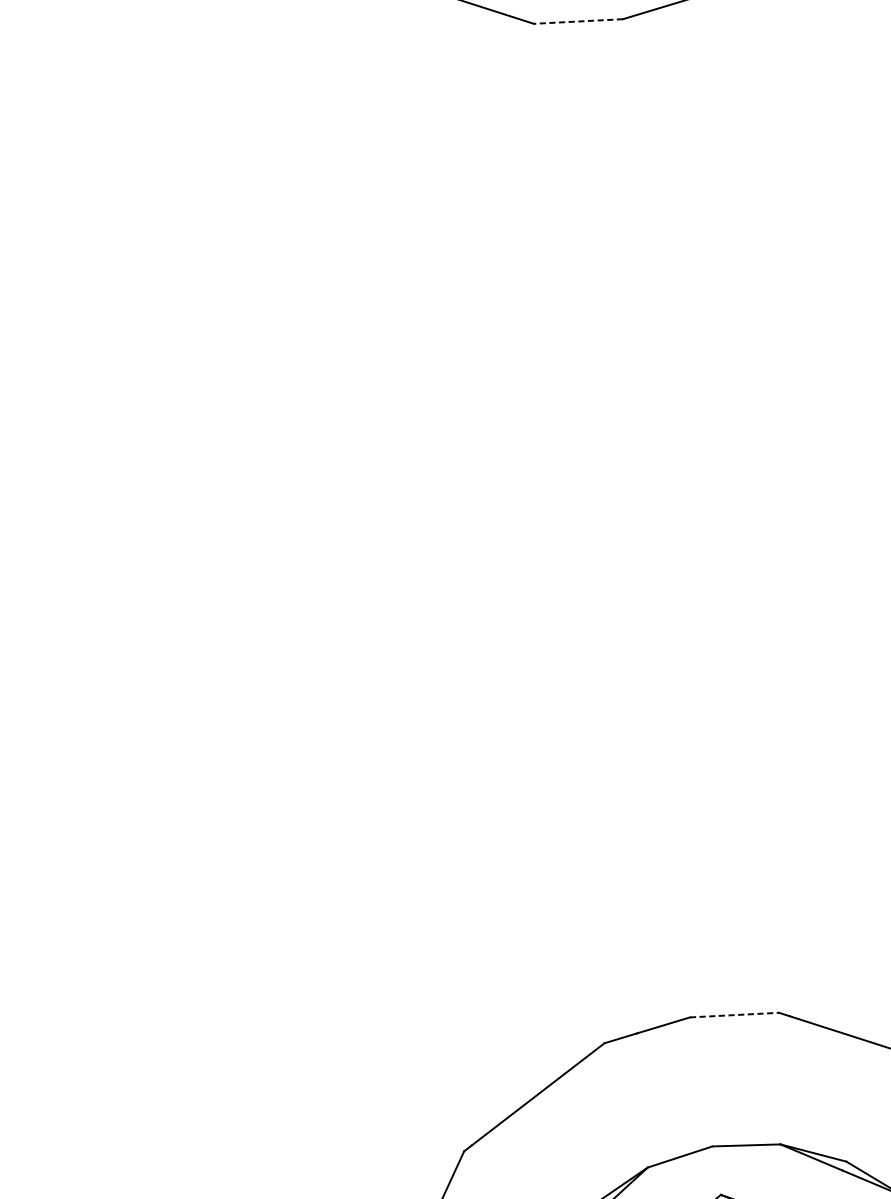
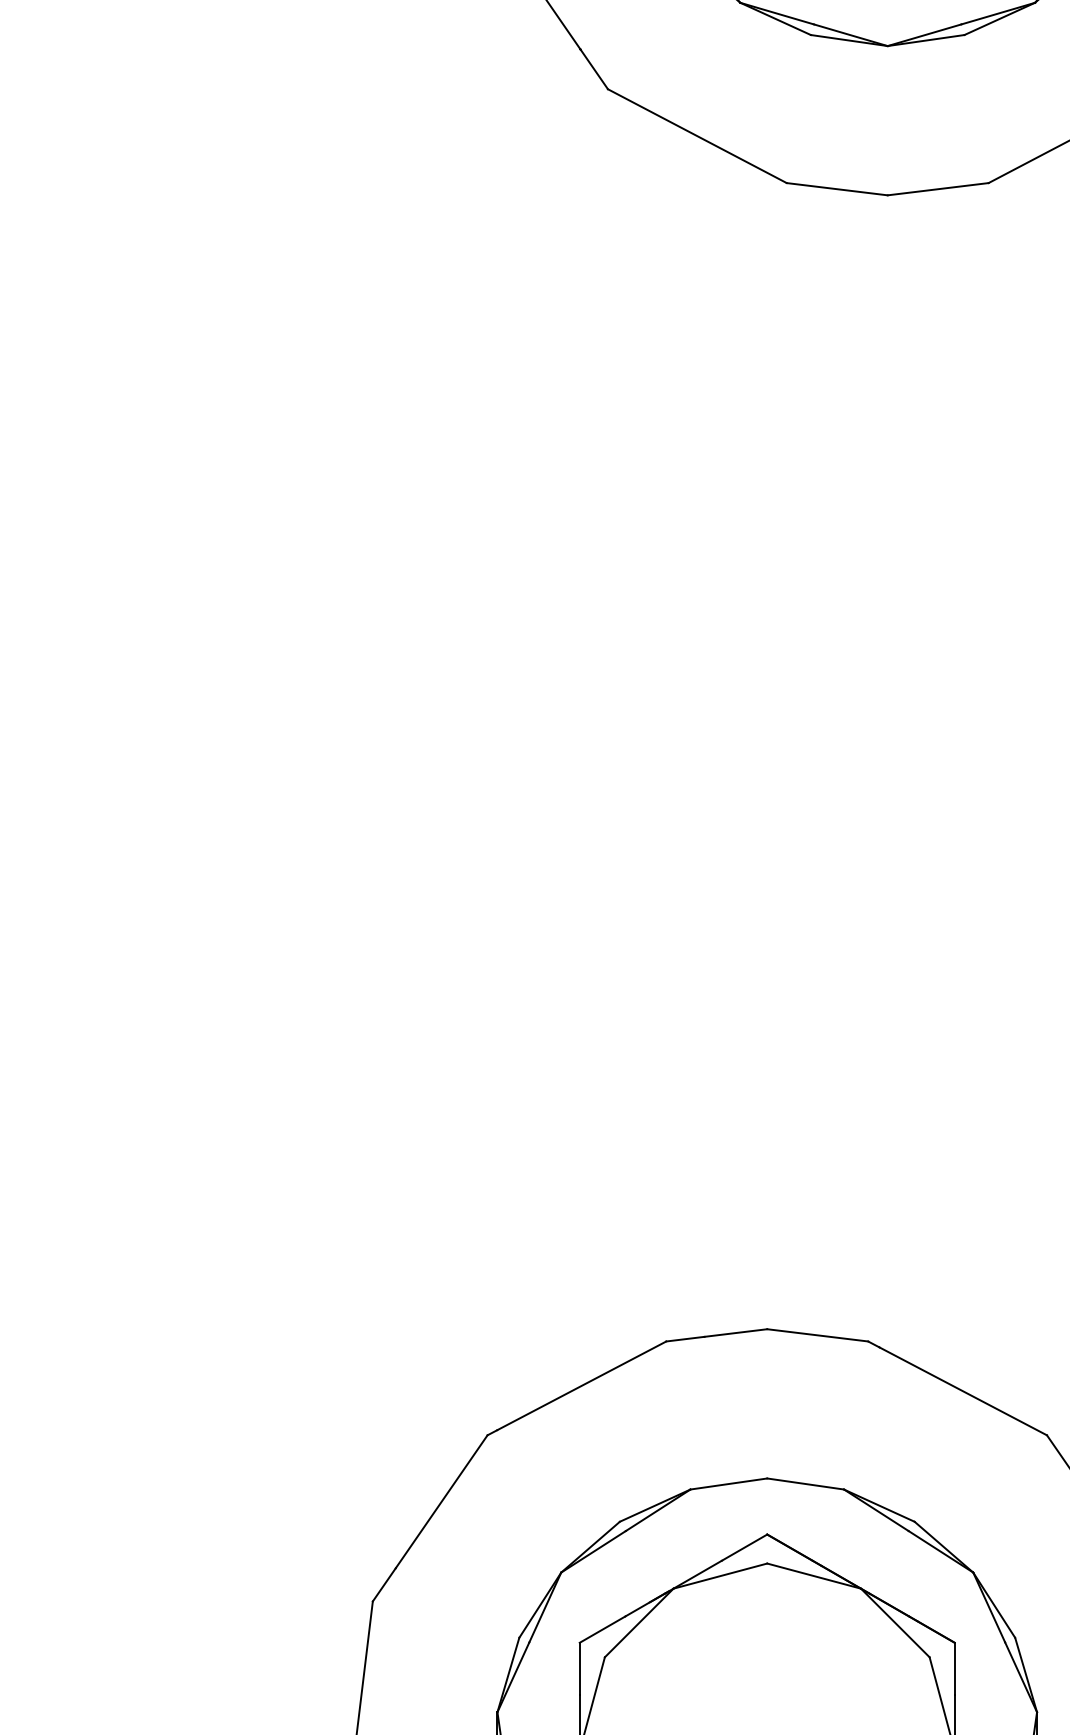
line: (578, 21) -> (837, 189), dashed -> solid
line: (734, 1015) -> (817, 1335), dashed -> solid

